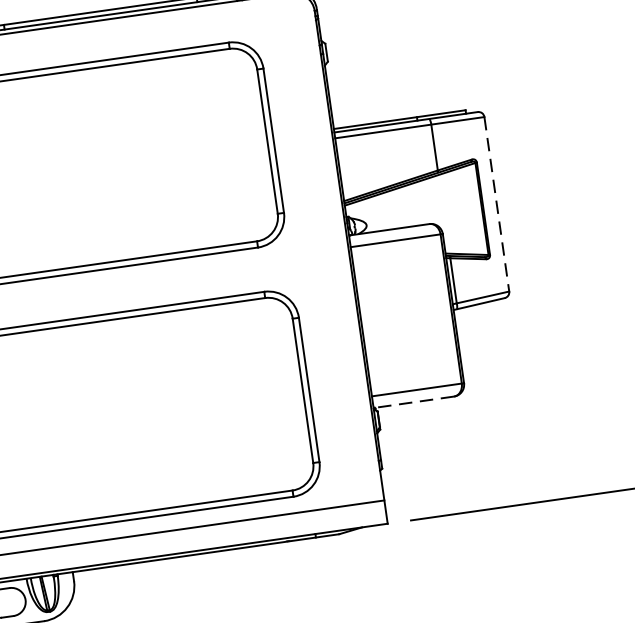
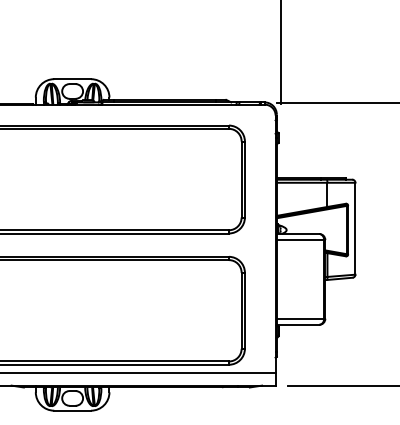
line: (496, 203) -> (355, 228), dashed -> solid
line: (414, 401) -> (298, 324), dashed -> solid

